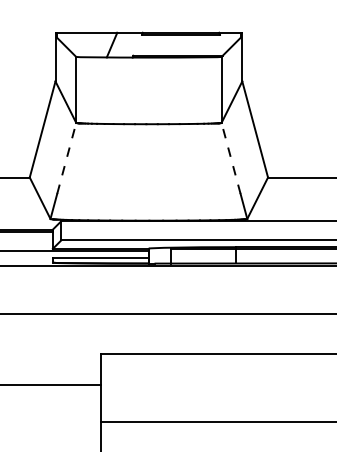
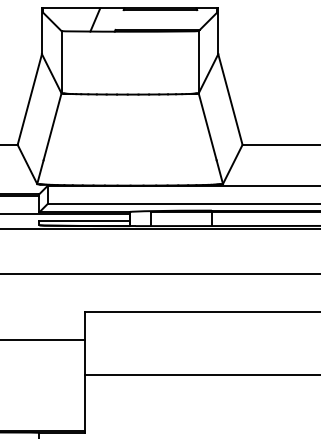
line: (66, 158) -> (52, 126), dashed -> solid
line: (230, 158) -> (207, 126), dashed -> solid

